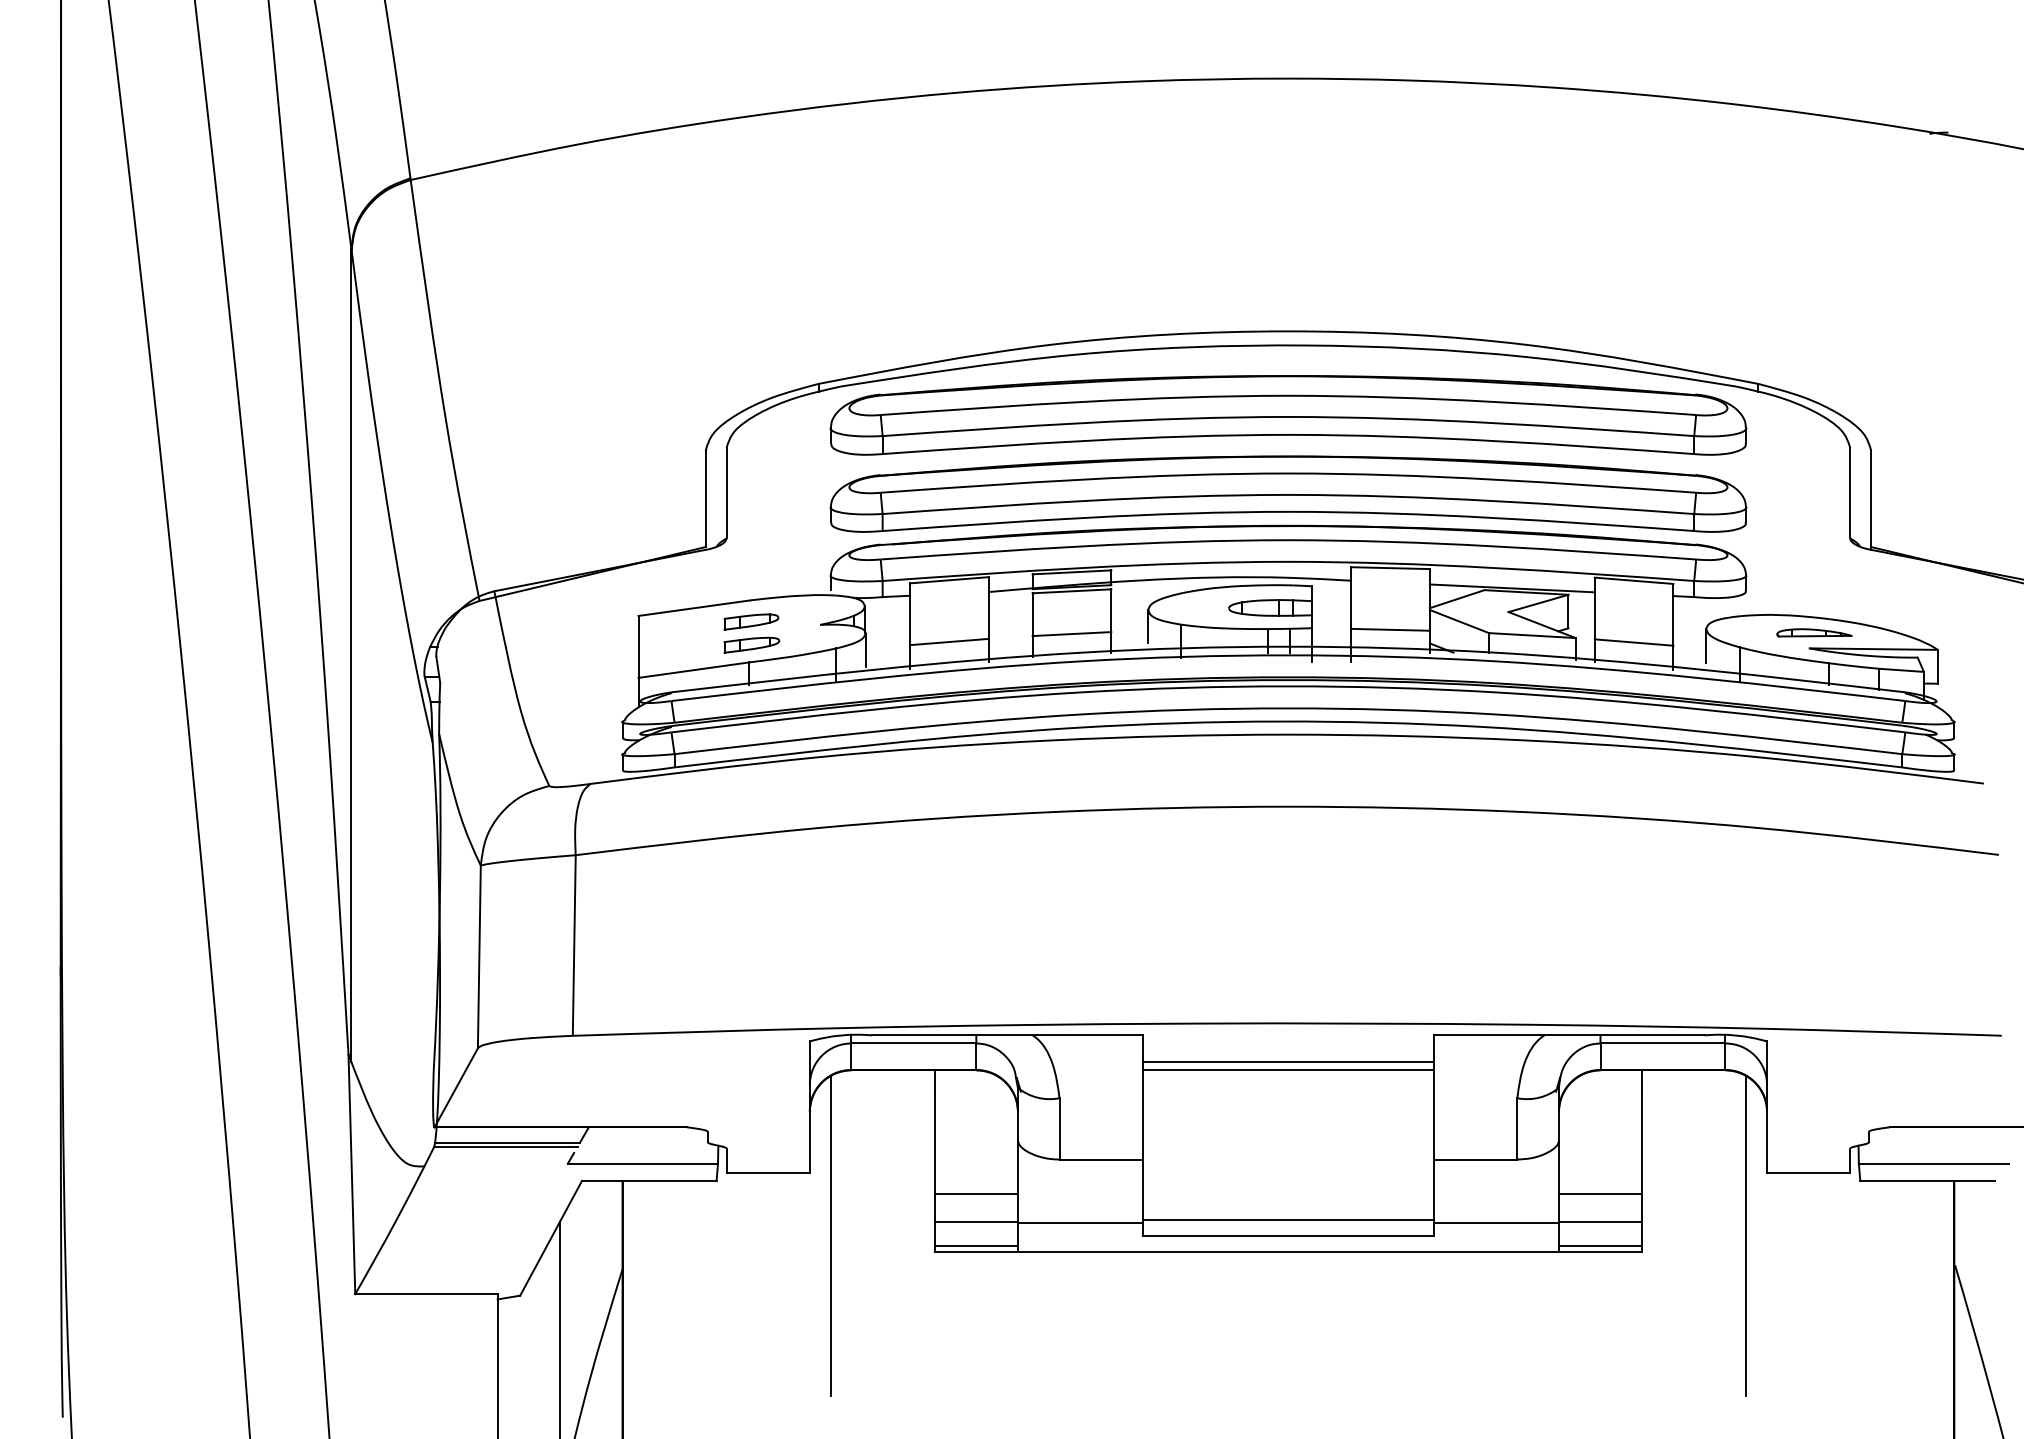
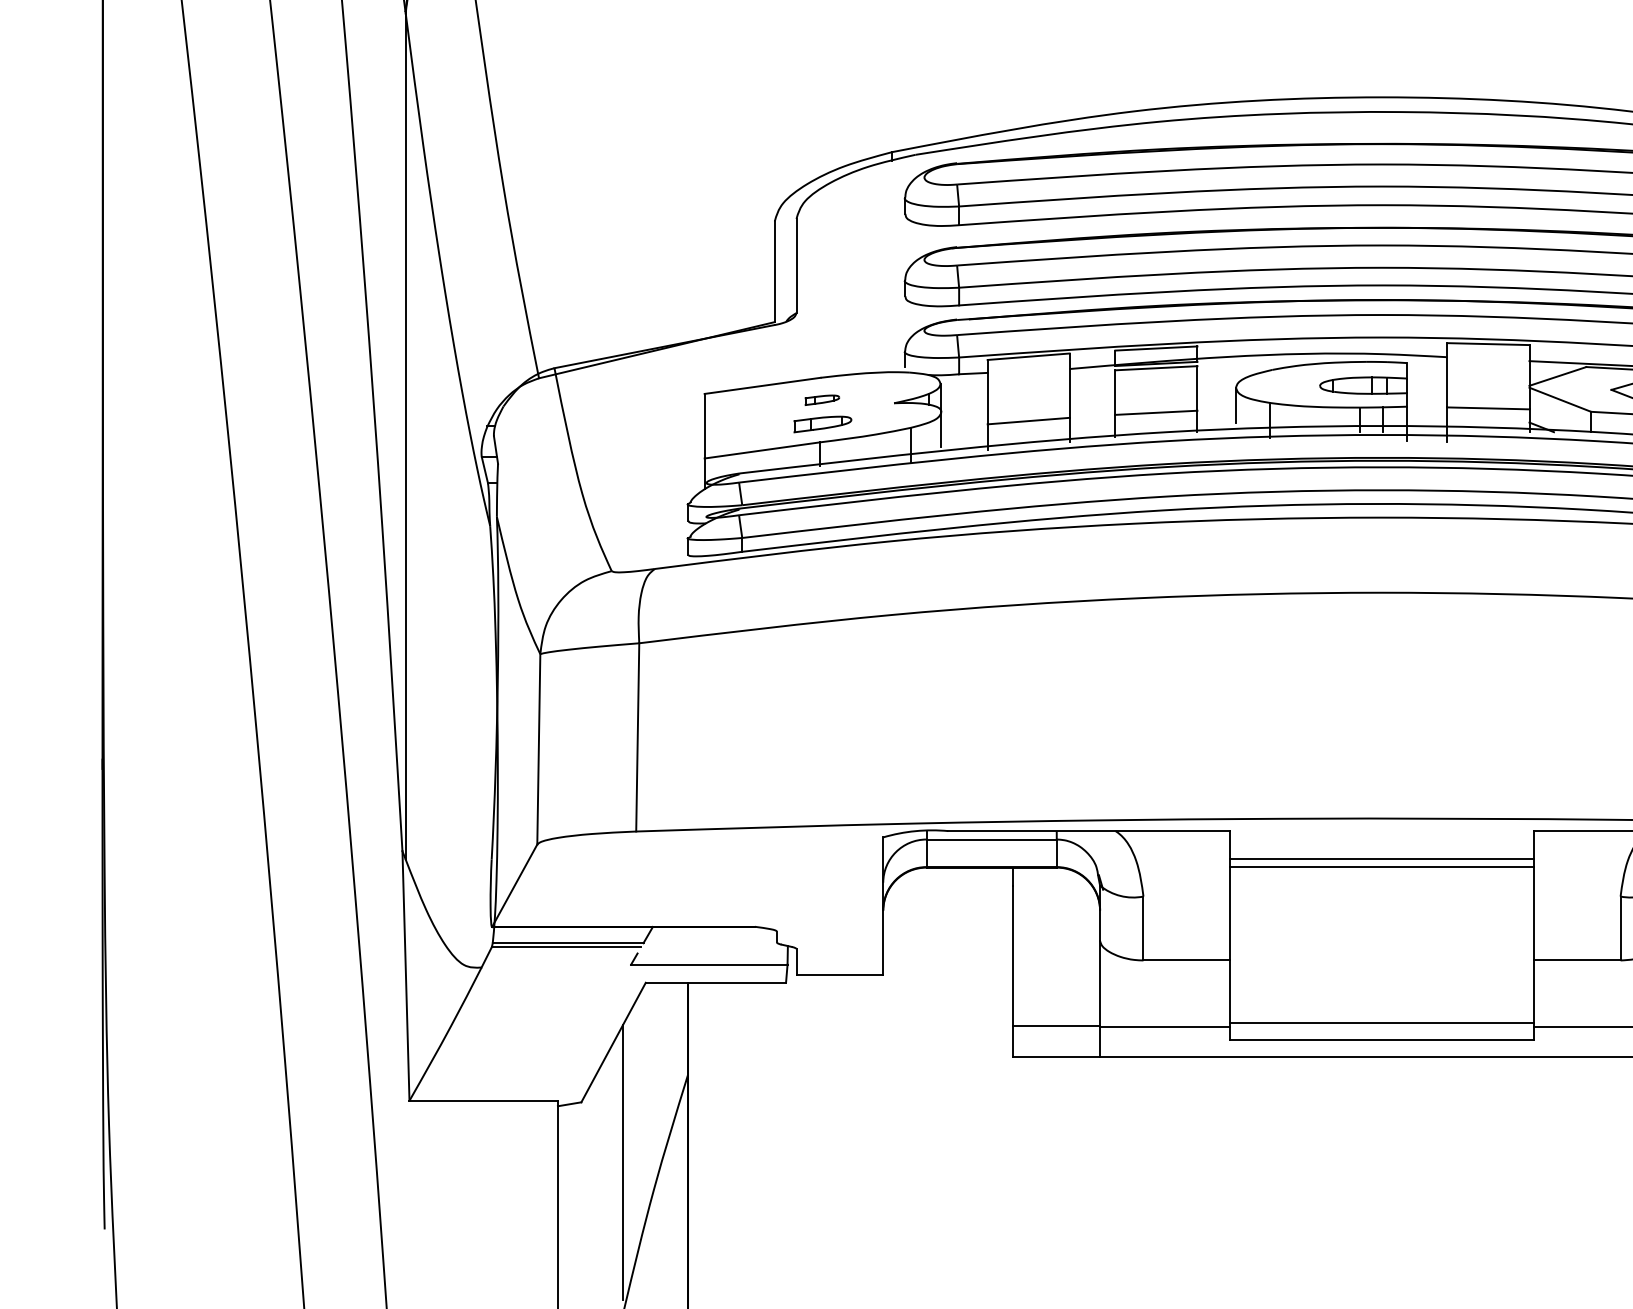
part: (751, 621) -> (822, 399), size x0.6
line: (975, 1194) -> (1055, 996), removed
line: (830, 1235) -> (904, 1039), removed
line: (975, 1245) -> (1055, 1050), removed

